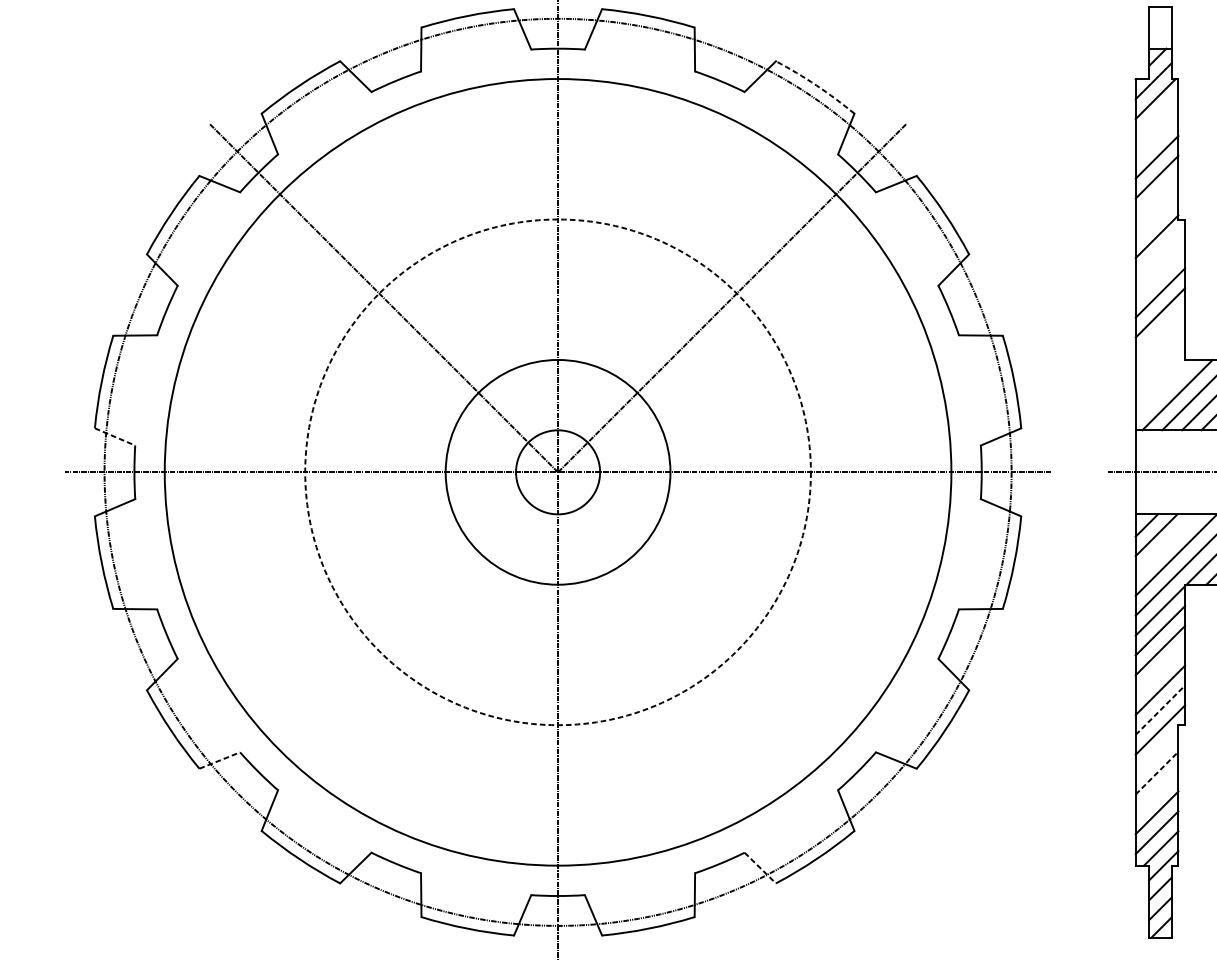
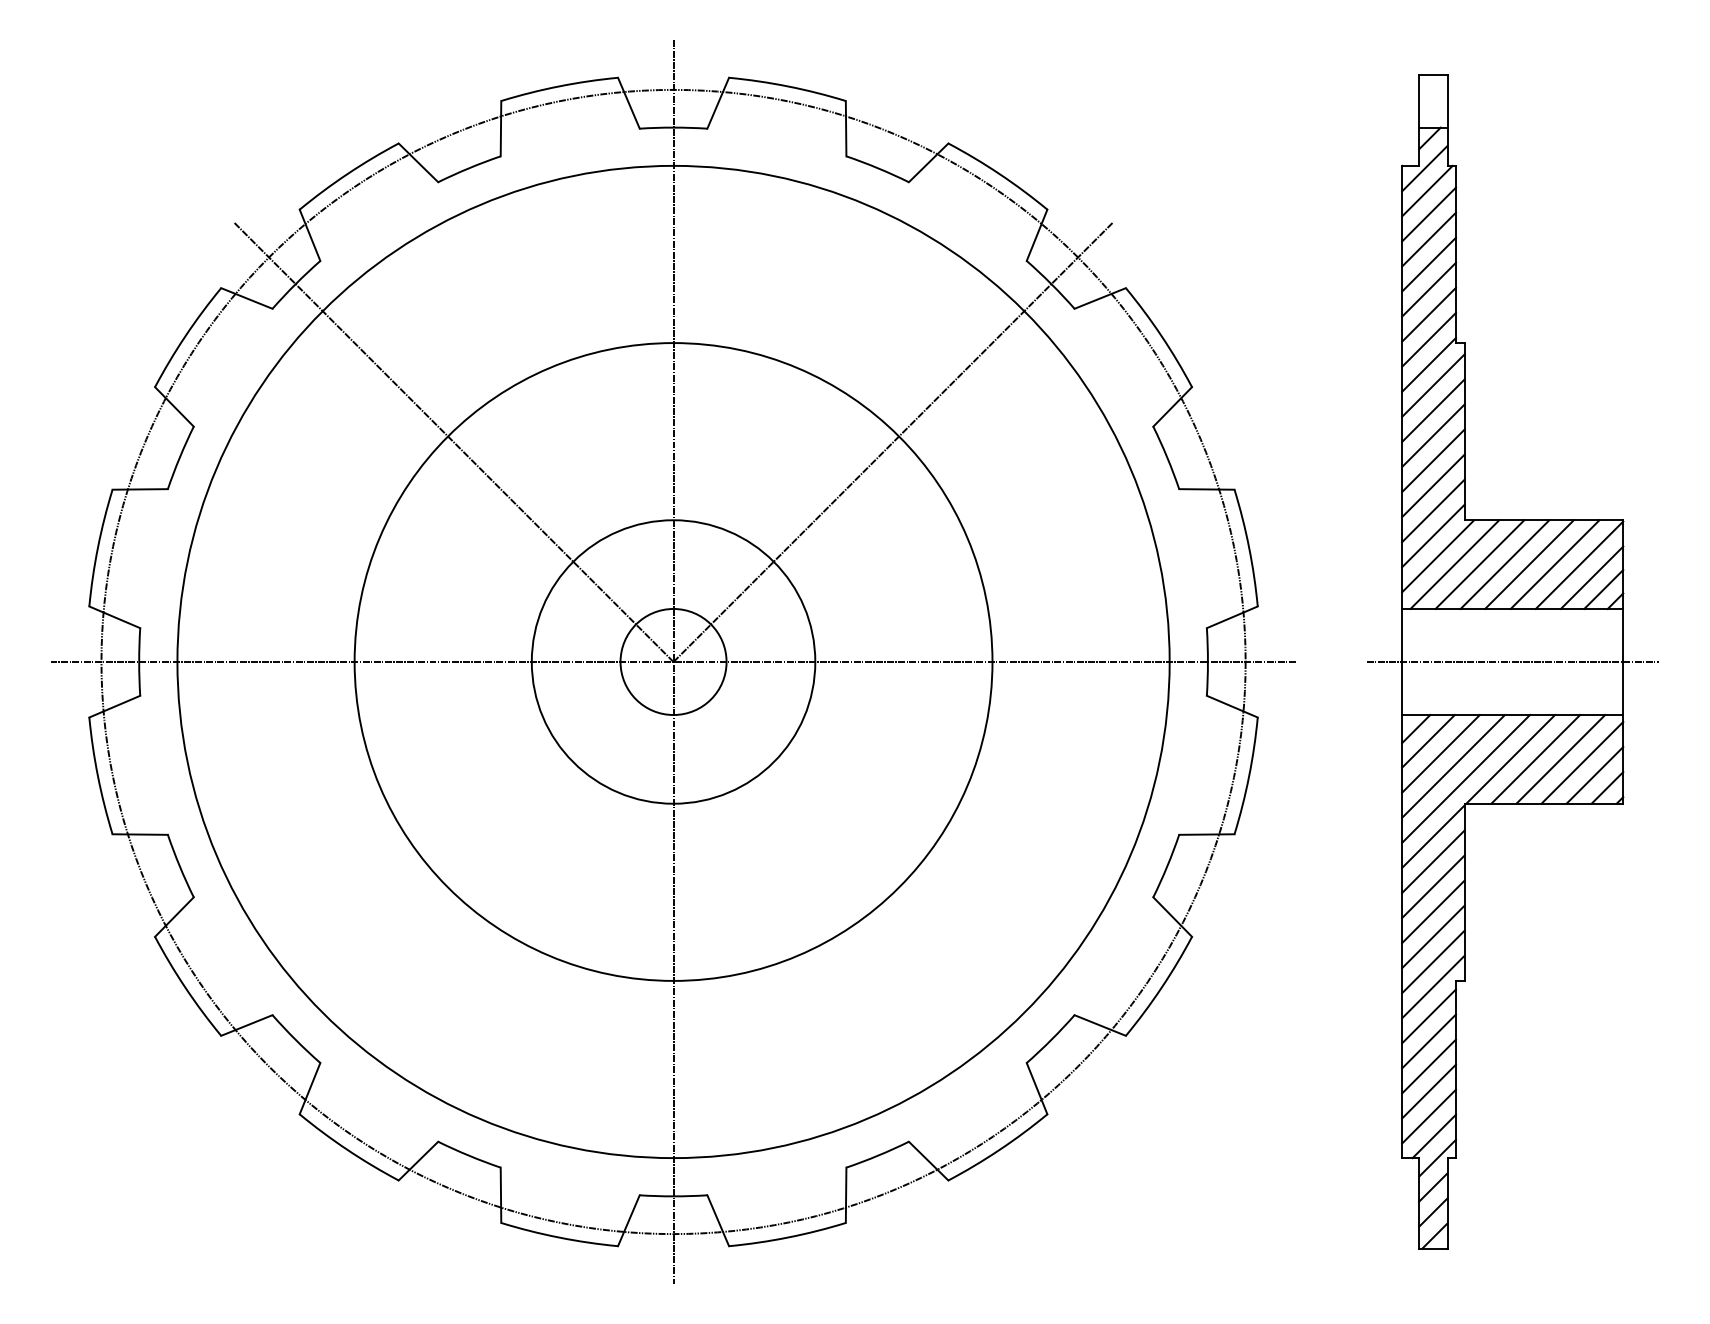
arc: (816, 85) -> (999, 174), dashed -> solid
line: (1157, 117) -> (1429, 214), added
line: (1157, 137) -> (1429, 239), added
line: (1157, 196) -> (1429, 314), added
line: (1157, 216) -> (1429, 339), added
line: (1160, 253) -> (1433, 385), added
line: (1160, 272) -> (1433, 410), added
line: (1160, 332) -> (1433, 485), added
line: (1160, 352) -> (1433, 510), added
line: (1160, 372) -> (1433, 535), added
line: (1164, 388) -> (1438, 556), added
line: (114, 437) -> (114, 617), dashed -> solid
circle: (558, 471) -> (673, 661), dashed -> solid
line: (1166, 544) -> (1440, 753), added
line: (1160, 670) -> (1433, 911), added
line: (1160, 709) -> (1433, 961), dashed -> solid
line: (1157, 753) -> (1429, 1016), added
line: (219, 760) -> (246, 1025), dashed -> solid
line: (1157, 773) -> (1429, 1041), dashed -> solid
line: (1157, 793) -> (1429, 1066), added
line: (760, 868) -> (928, 1161), dashed -> solid

